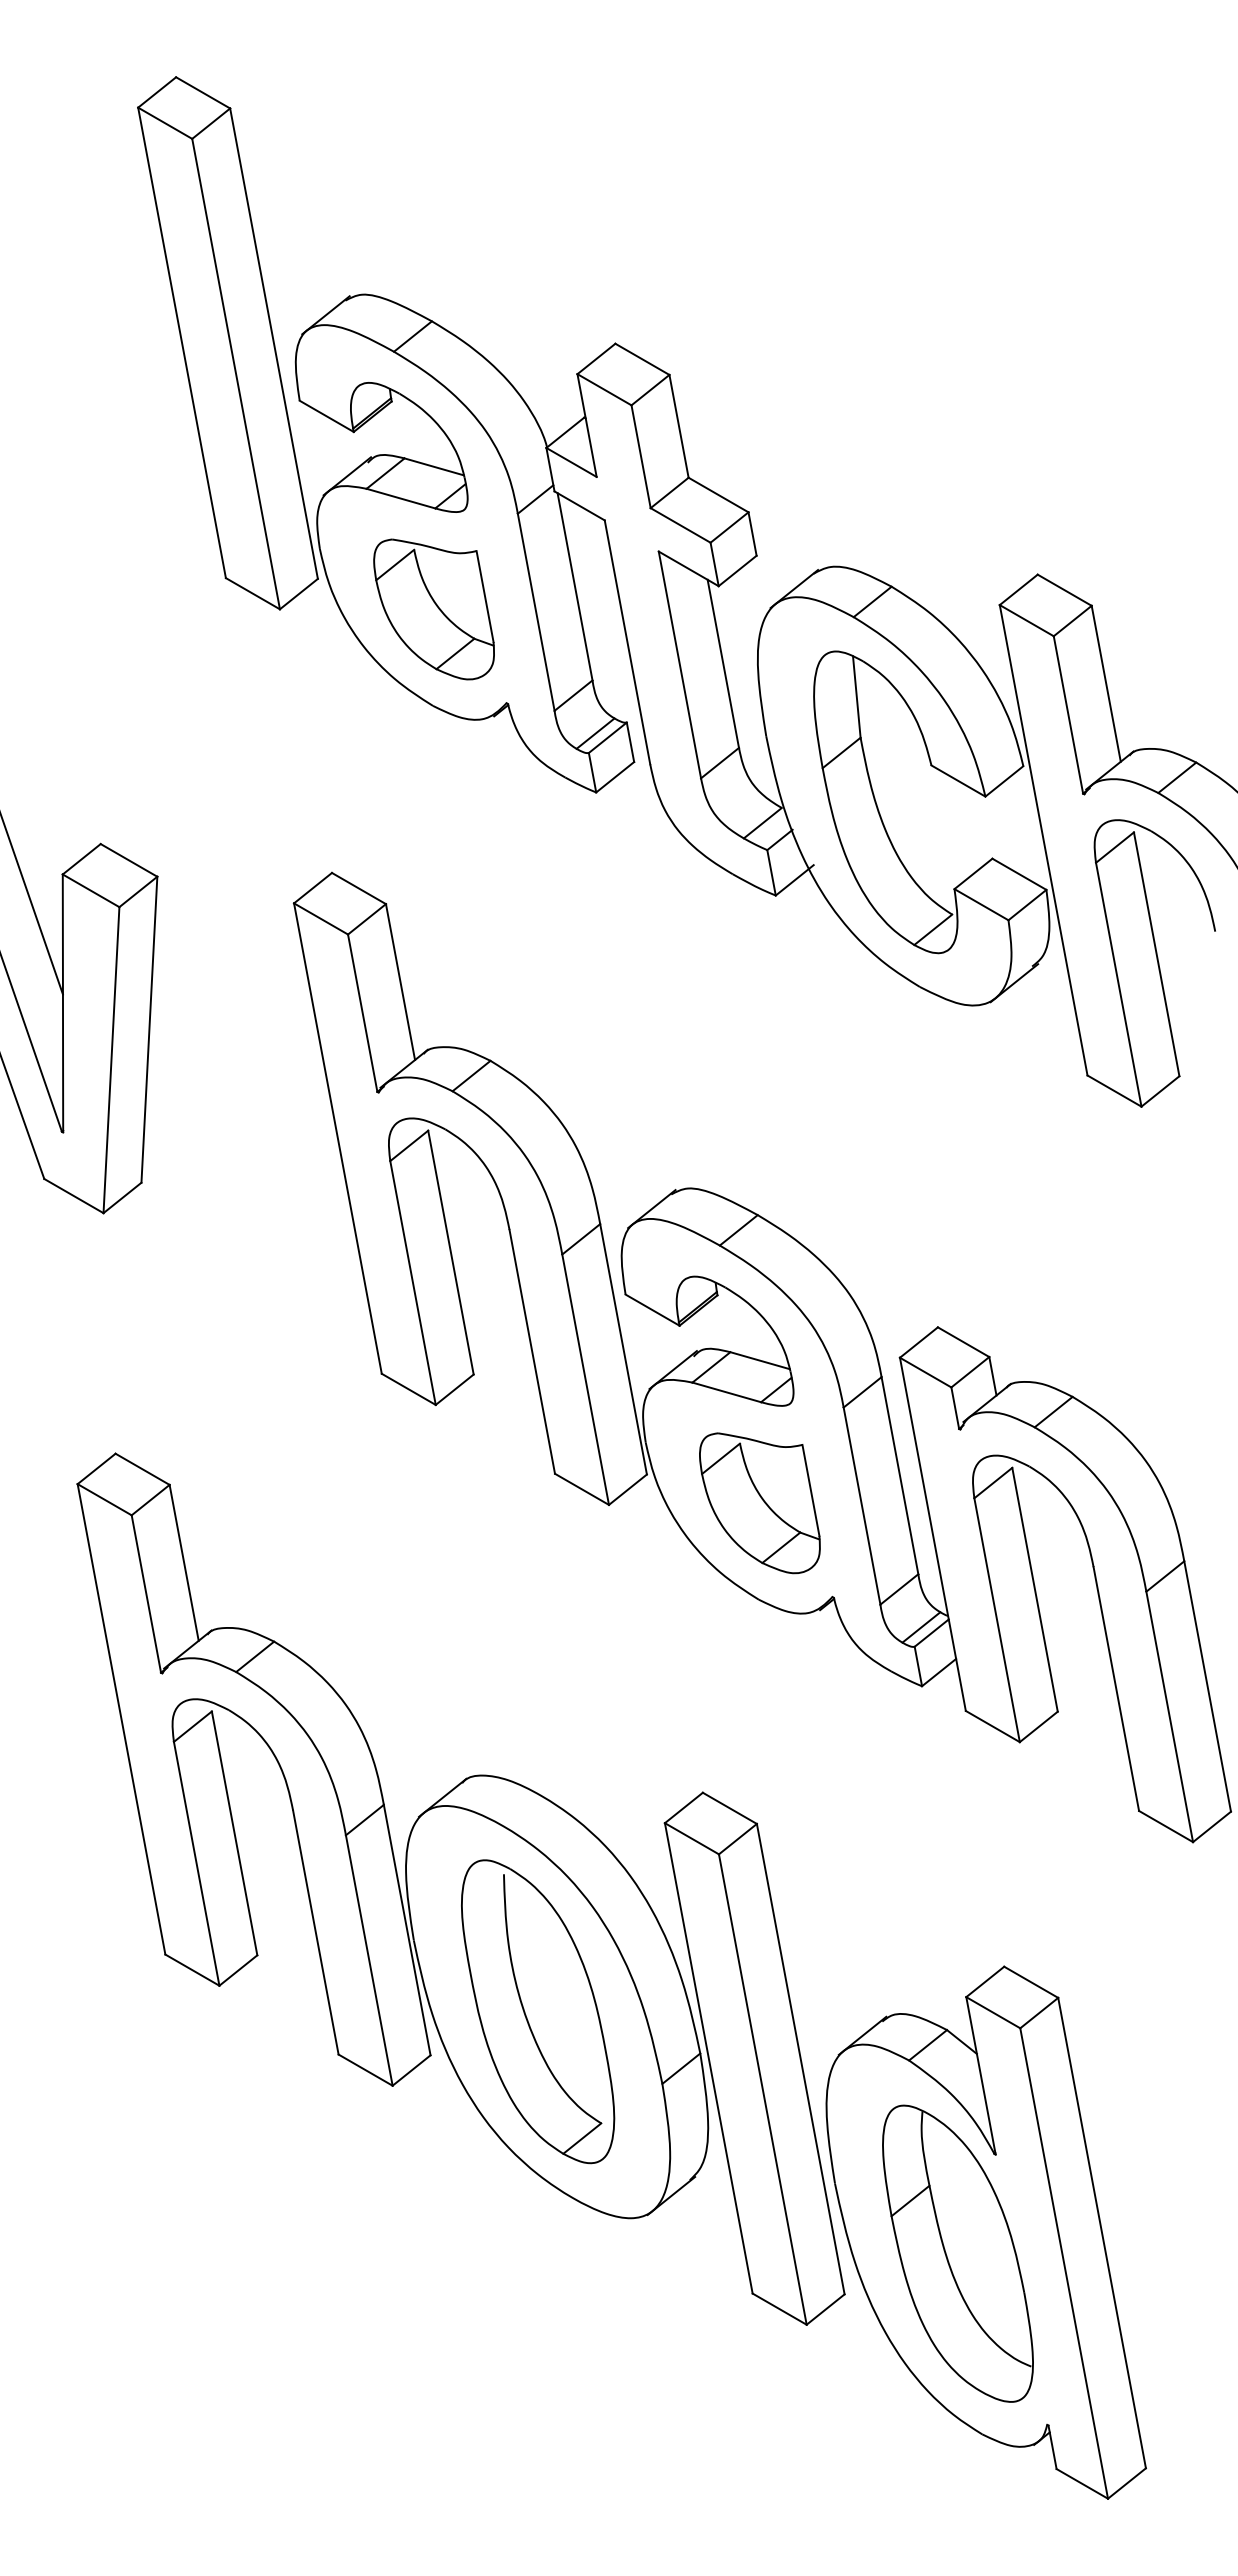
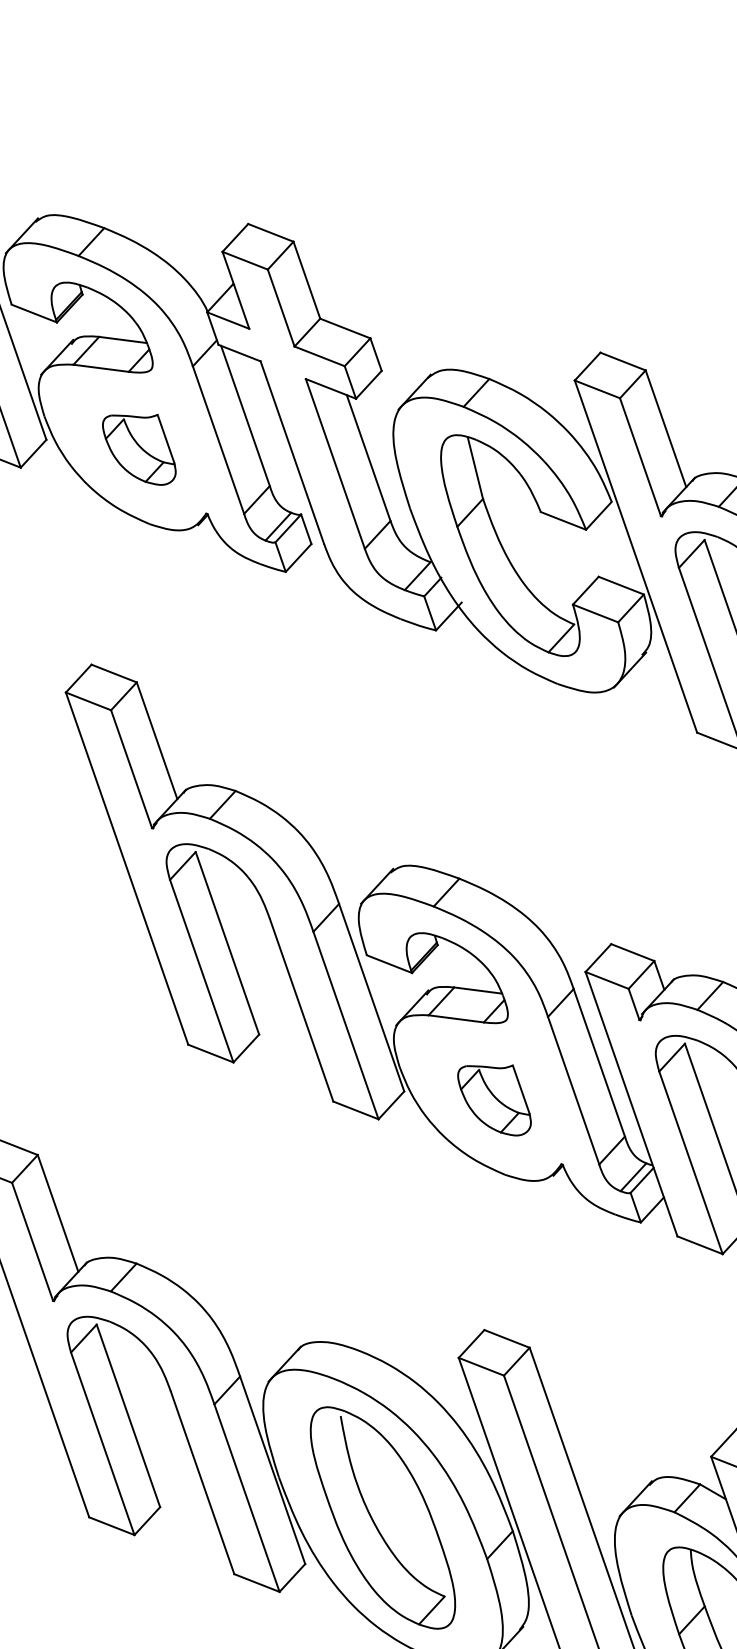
part: (433, 609) -> (139, 449), size x0.7
part: (759, 1503) -> (494, 1100), size x0.7

